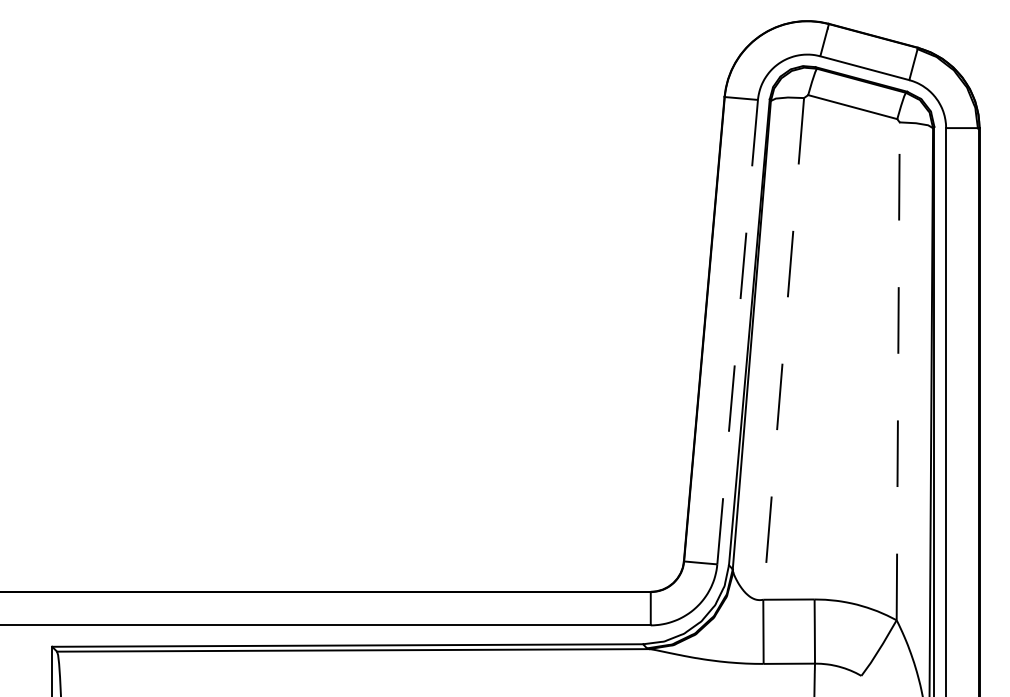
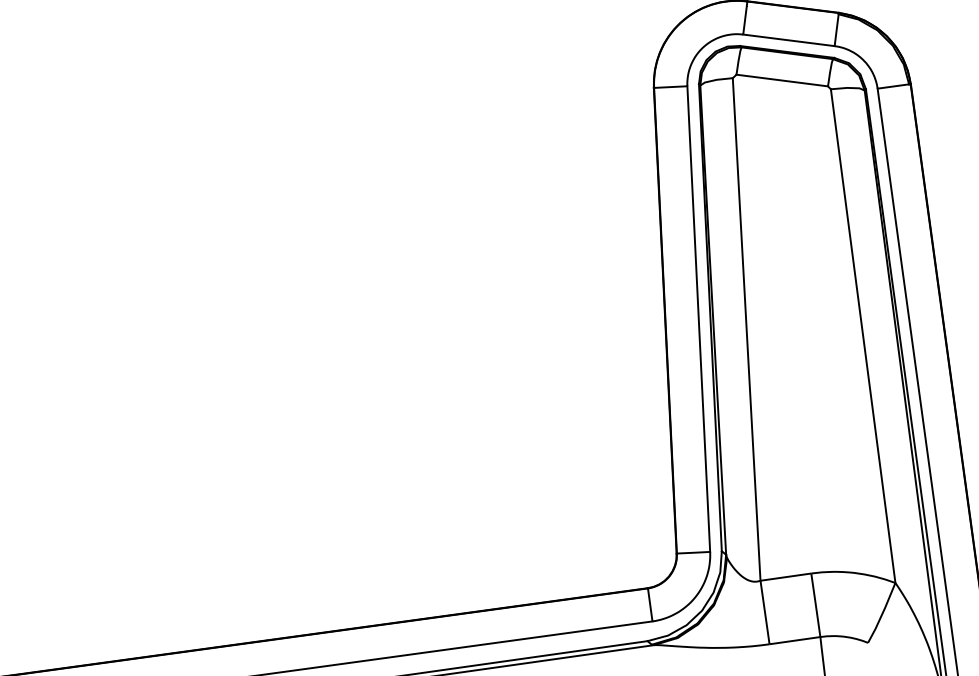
line: (737, 332) -> (698, 319), dashed -> solid
line: (783, 348) -> (746, 329), dashed -> solid
line: (898, 371) -> (863, 336), dashed -> solid

